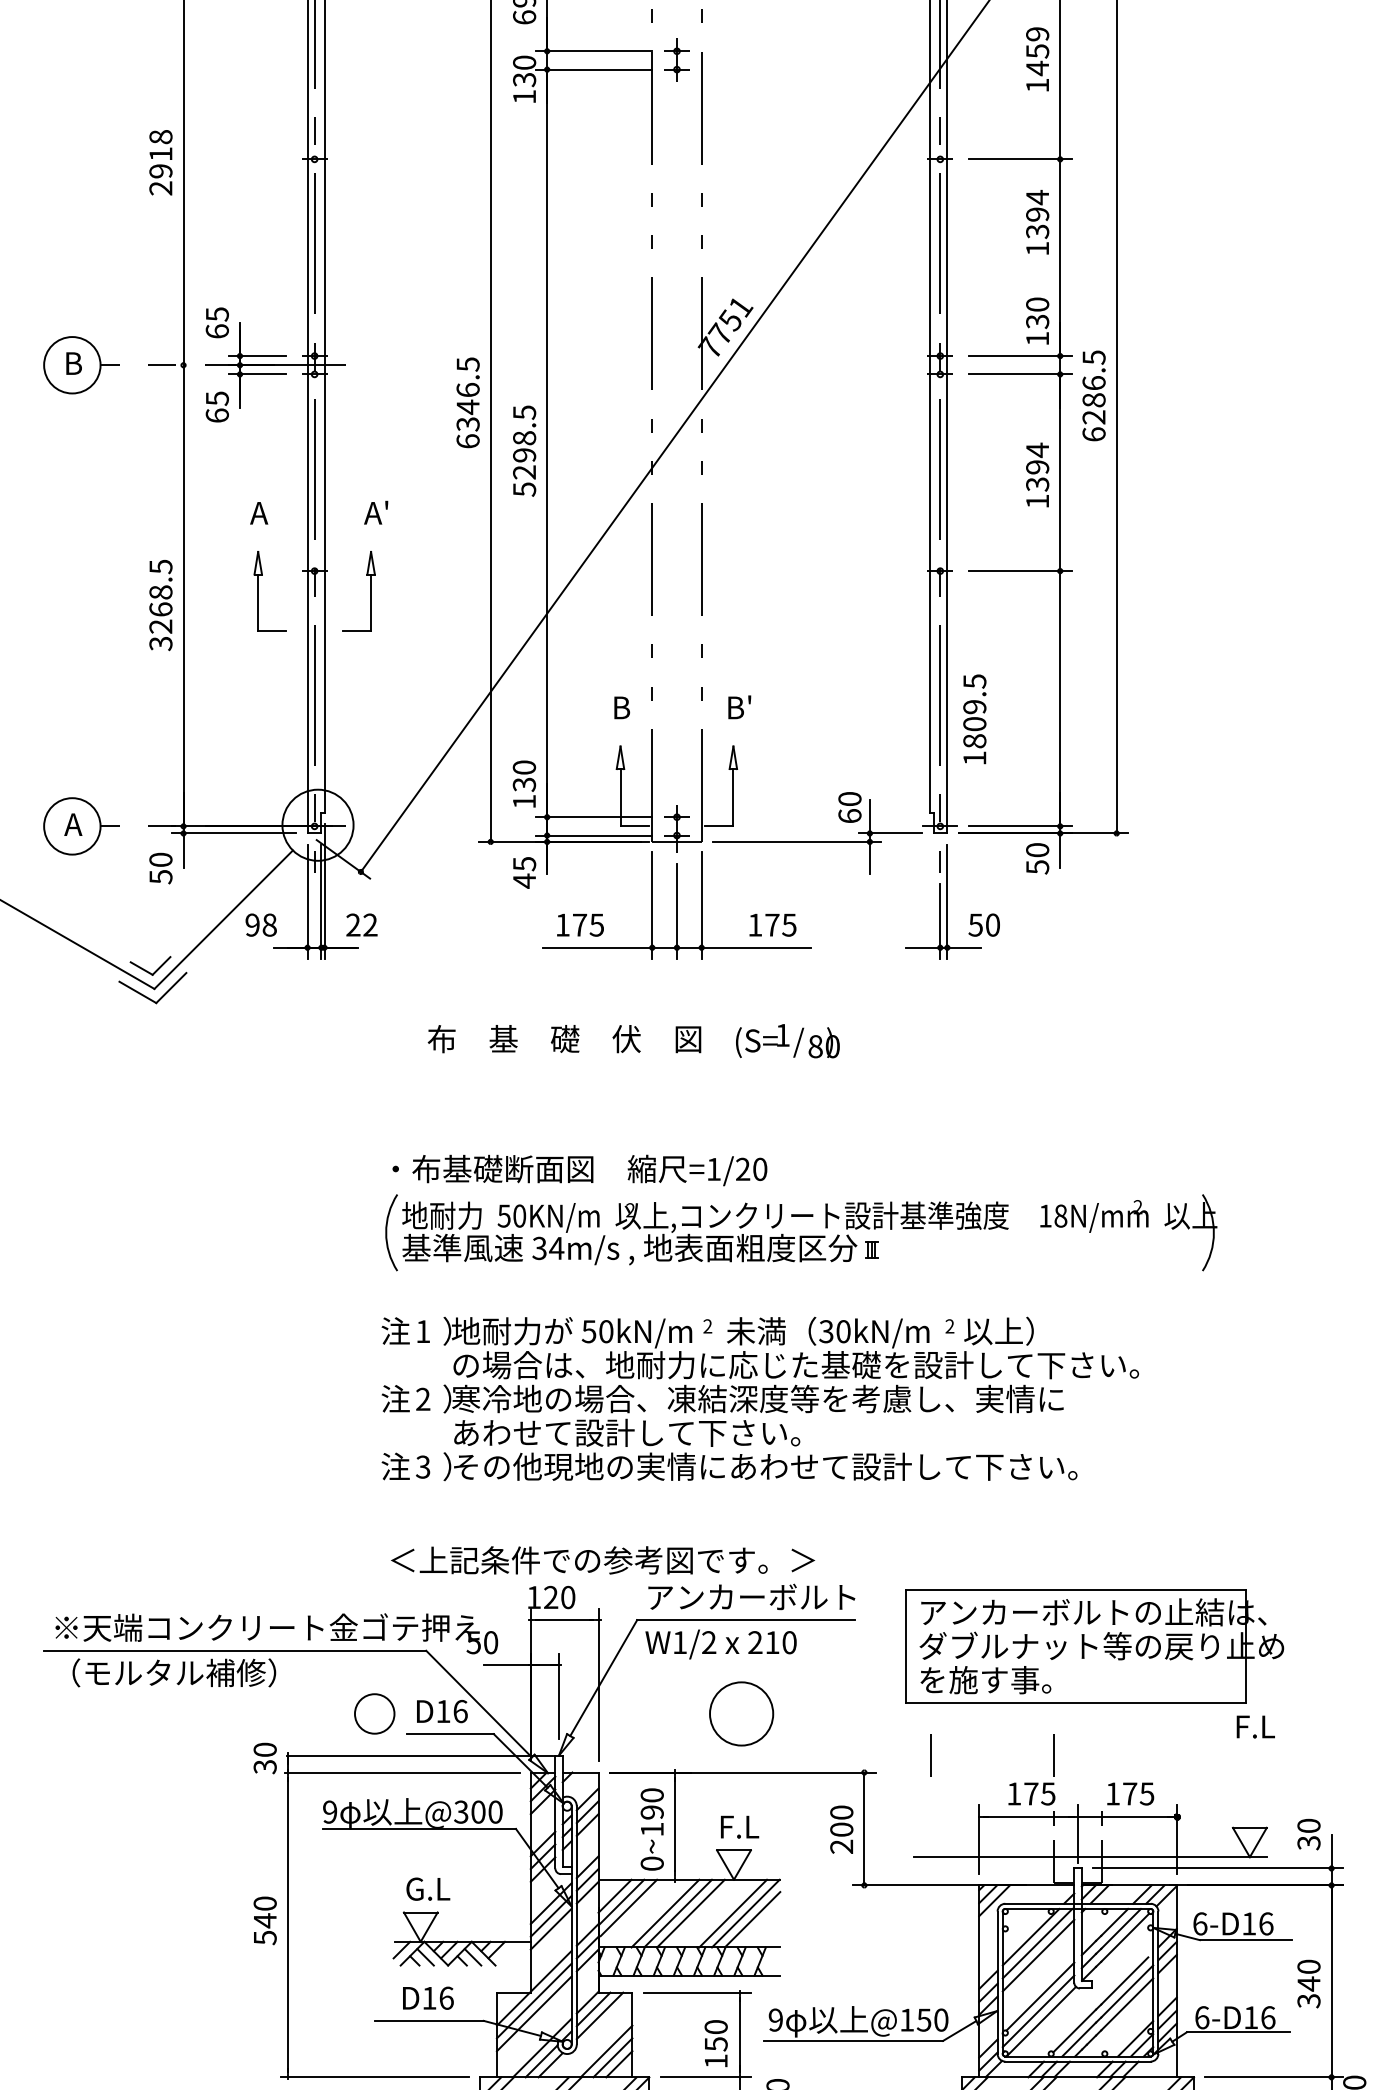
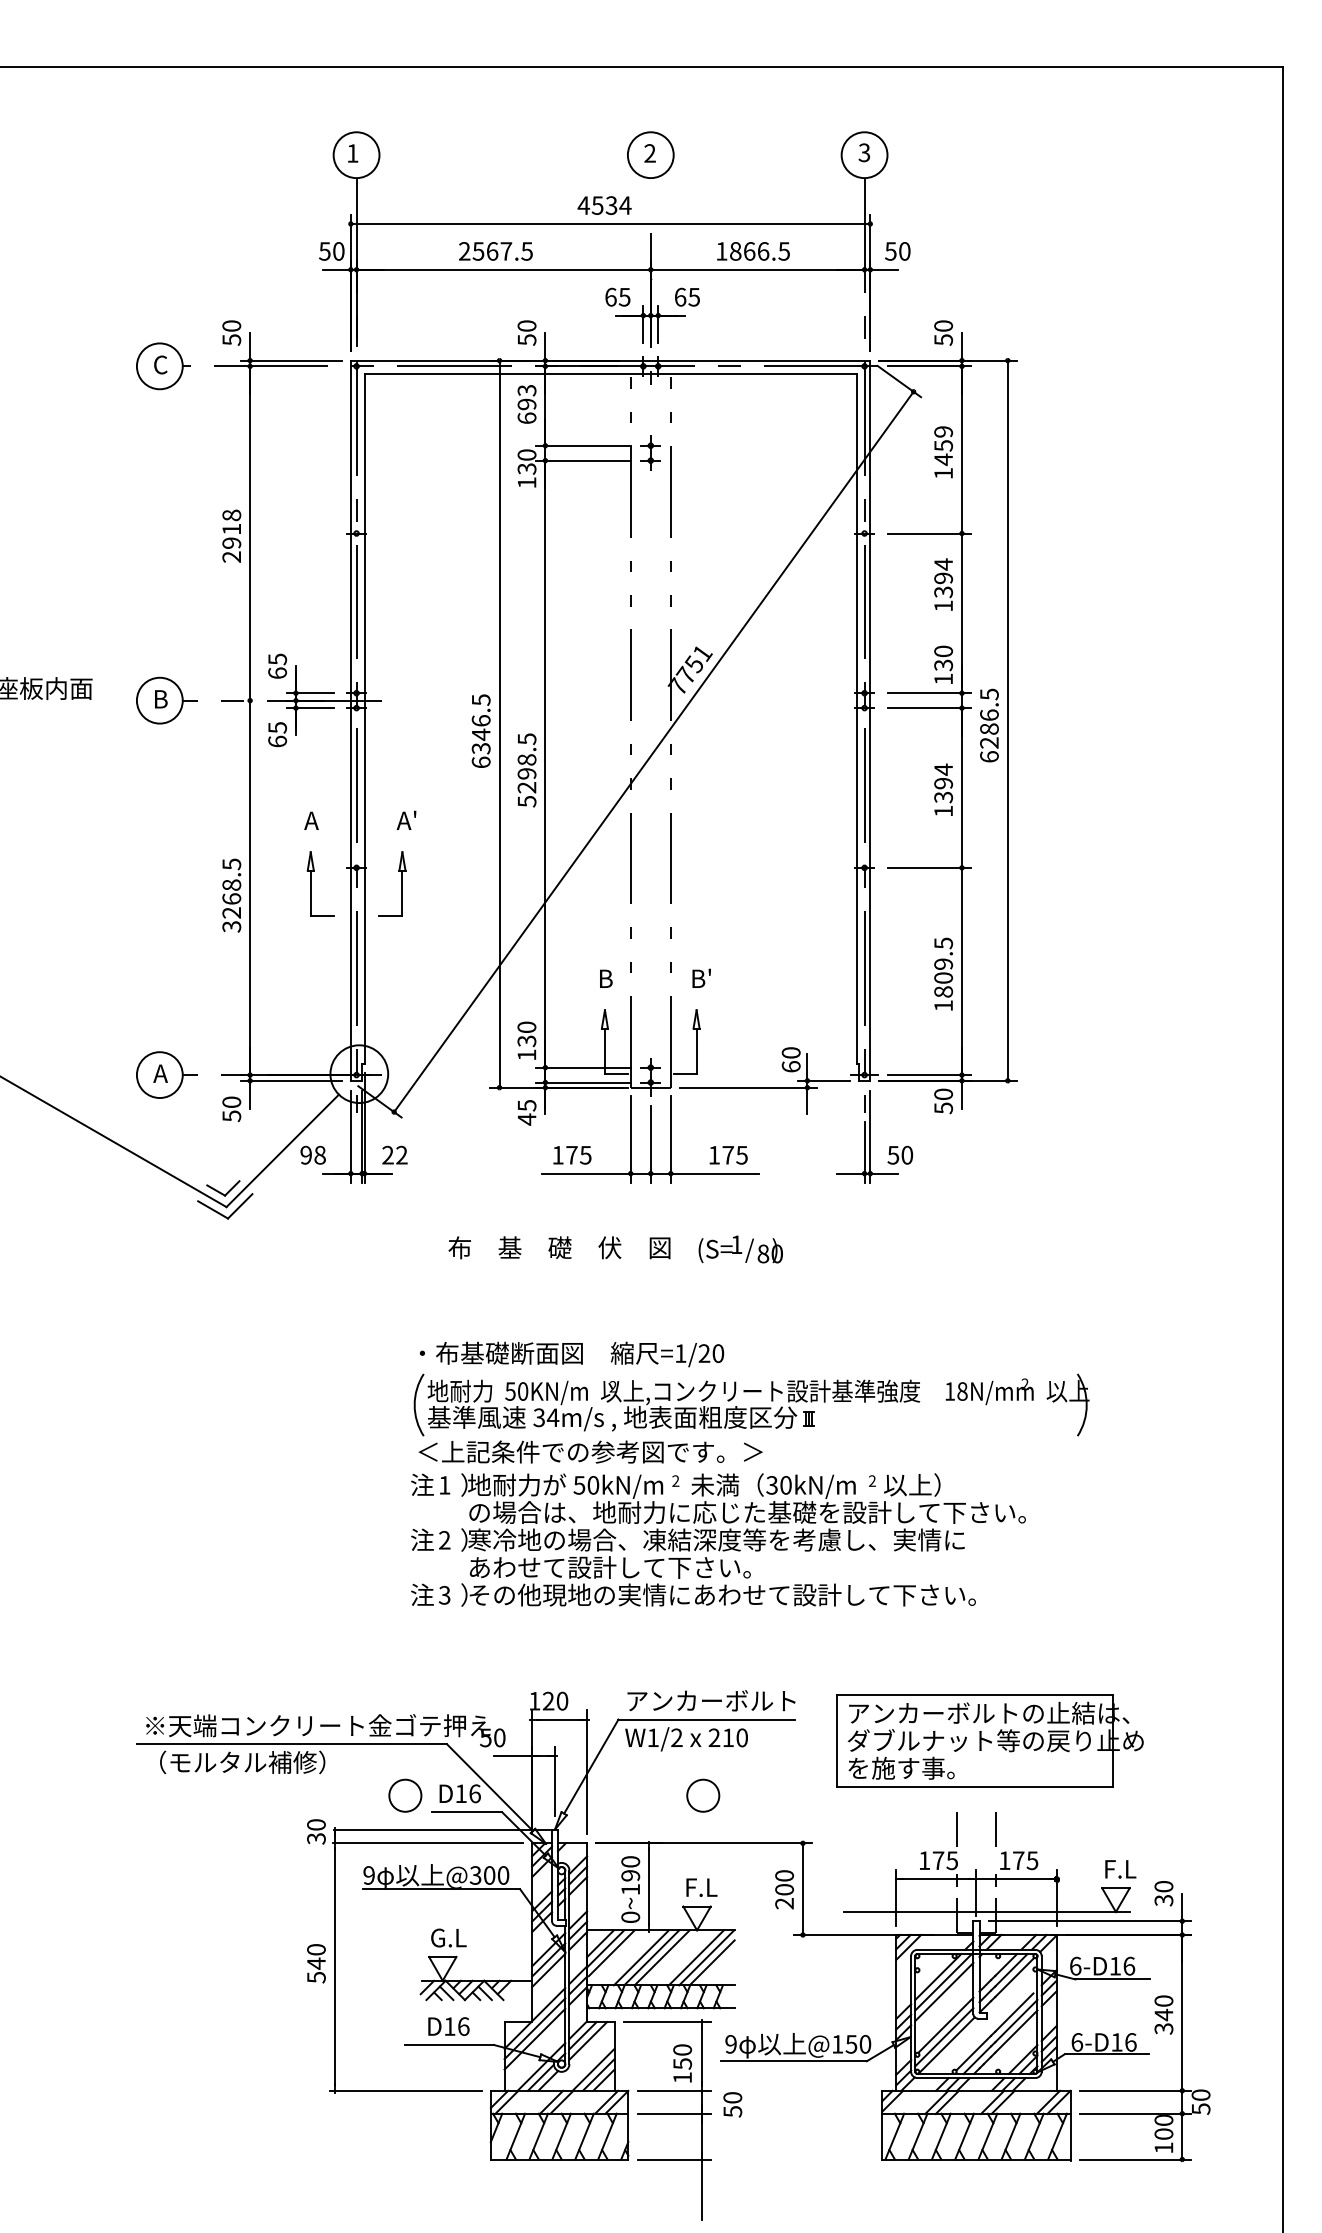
text: (974, 718) -> (943, 973), moved
text: (602, 1559) -> (590, 1451), moved
circle: (741, 1713) -> (703, 1795), size x0.62
text: (1255, 1727) -> (1120, 1869), moved
line: (930, 1755) -> (995, 1829), moved

